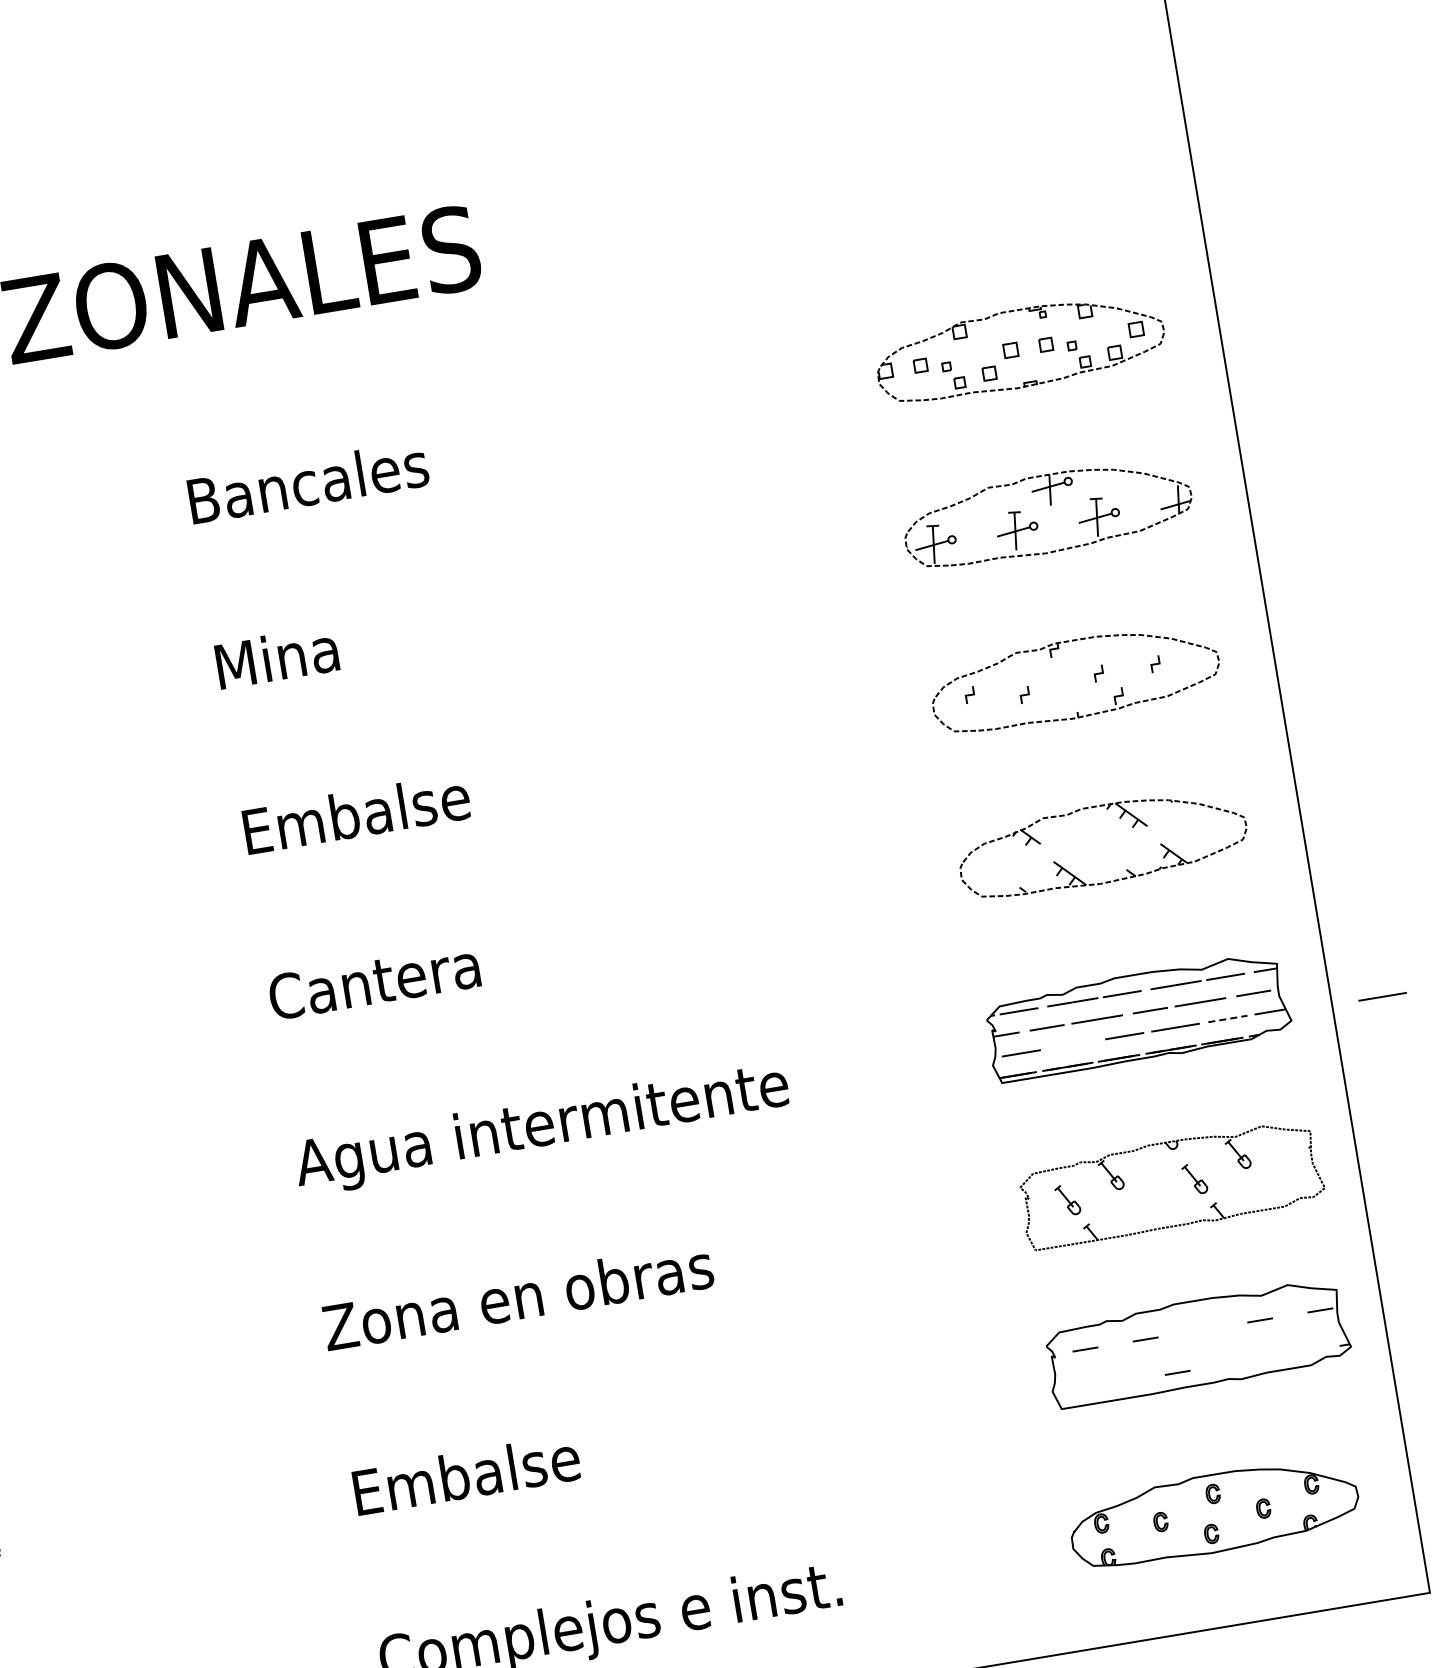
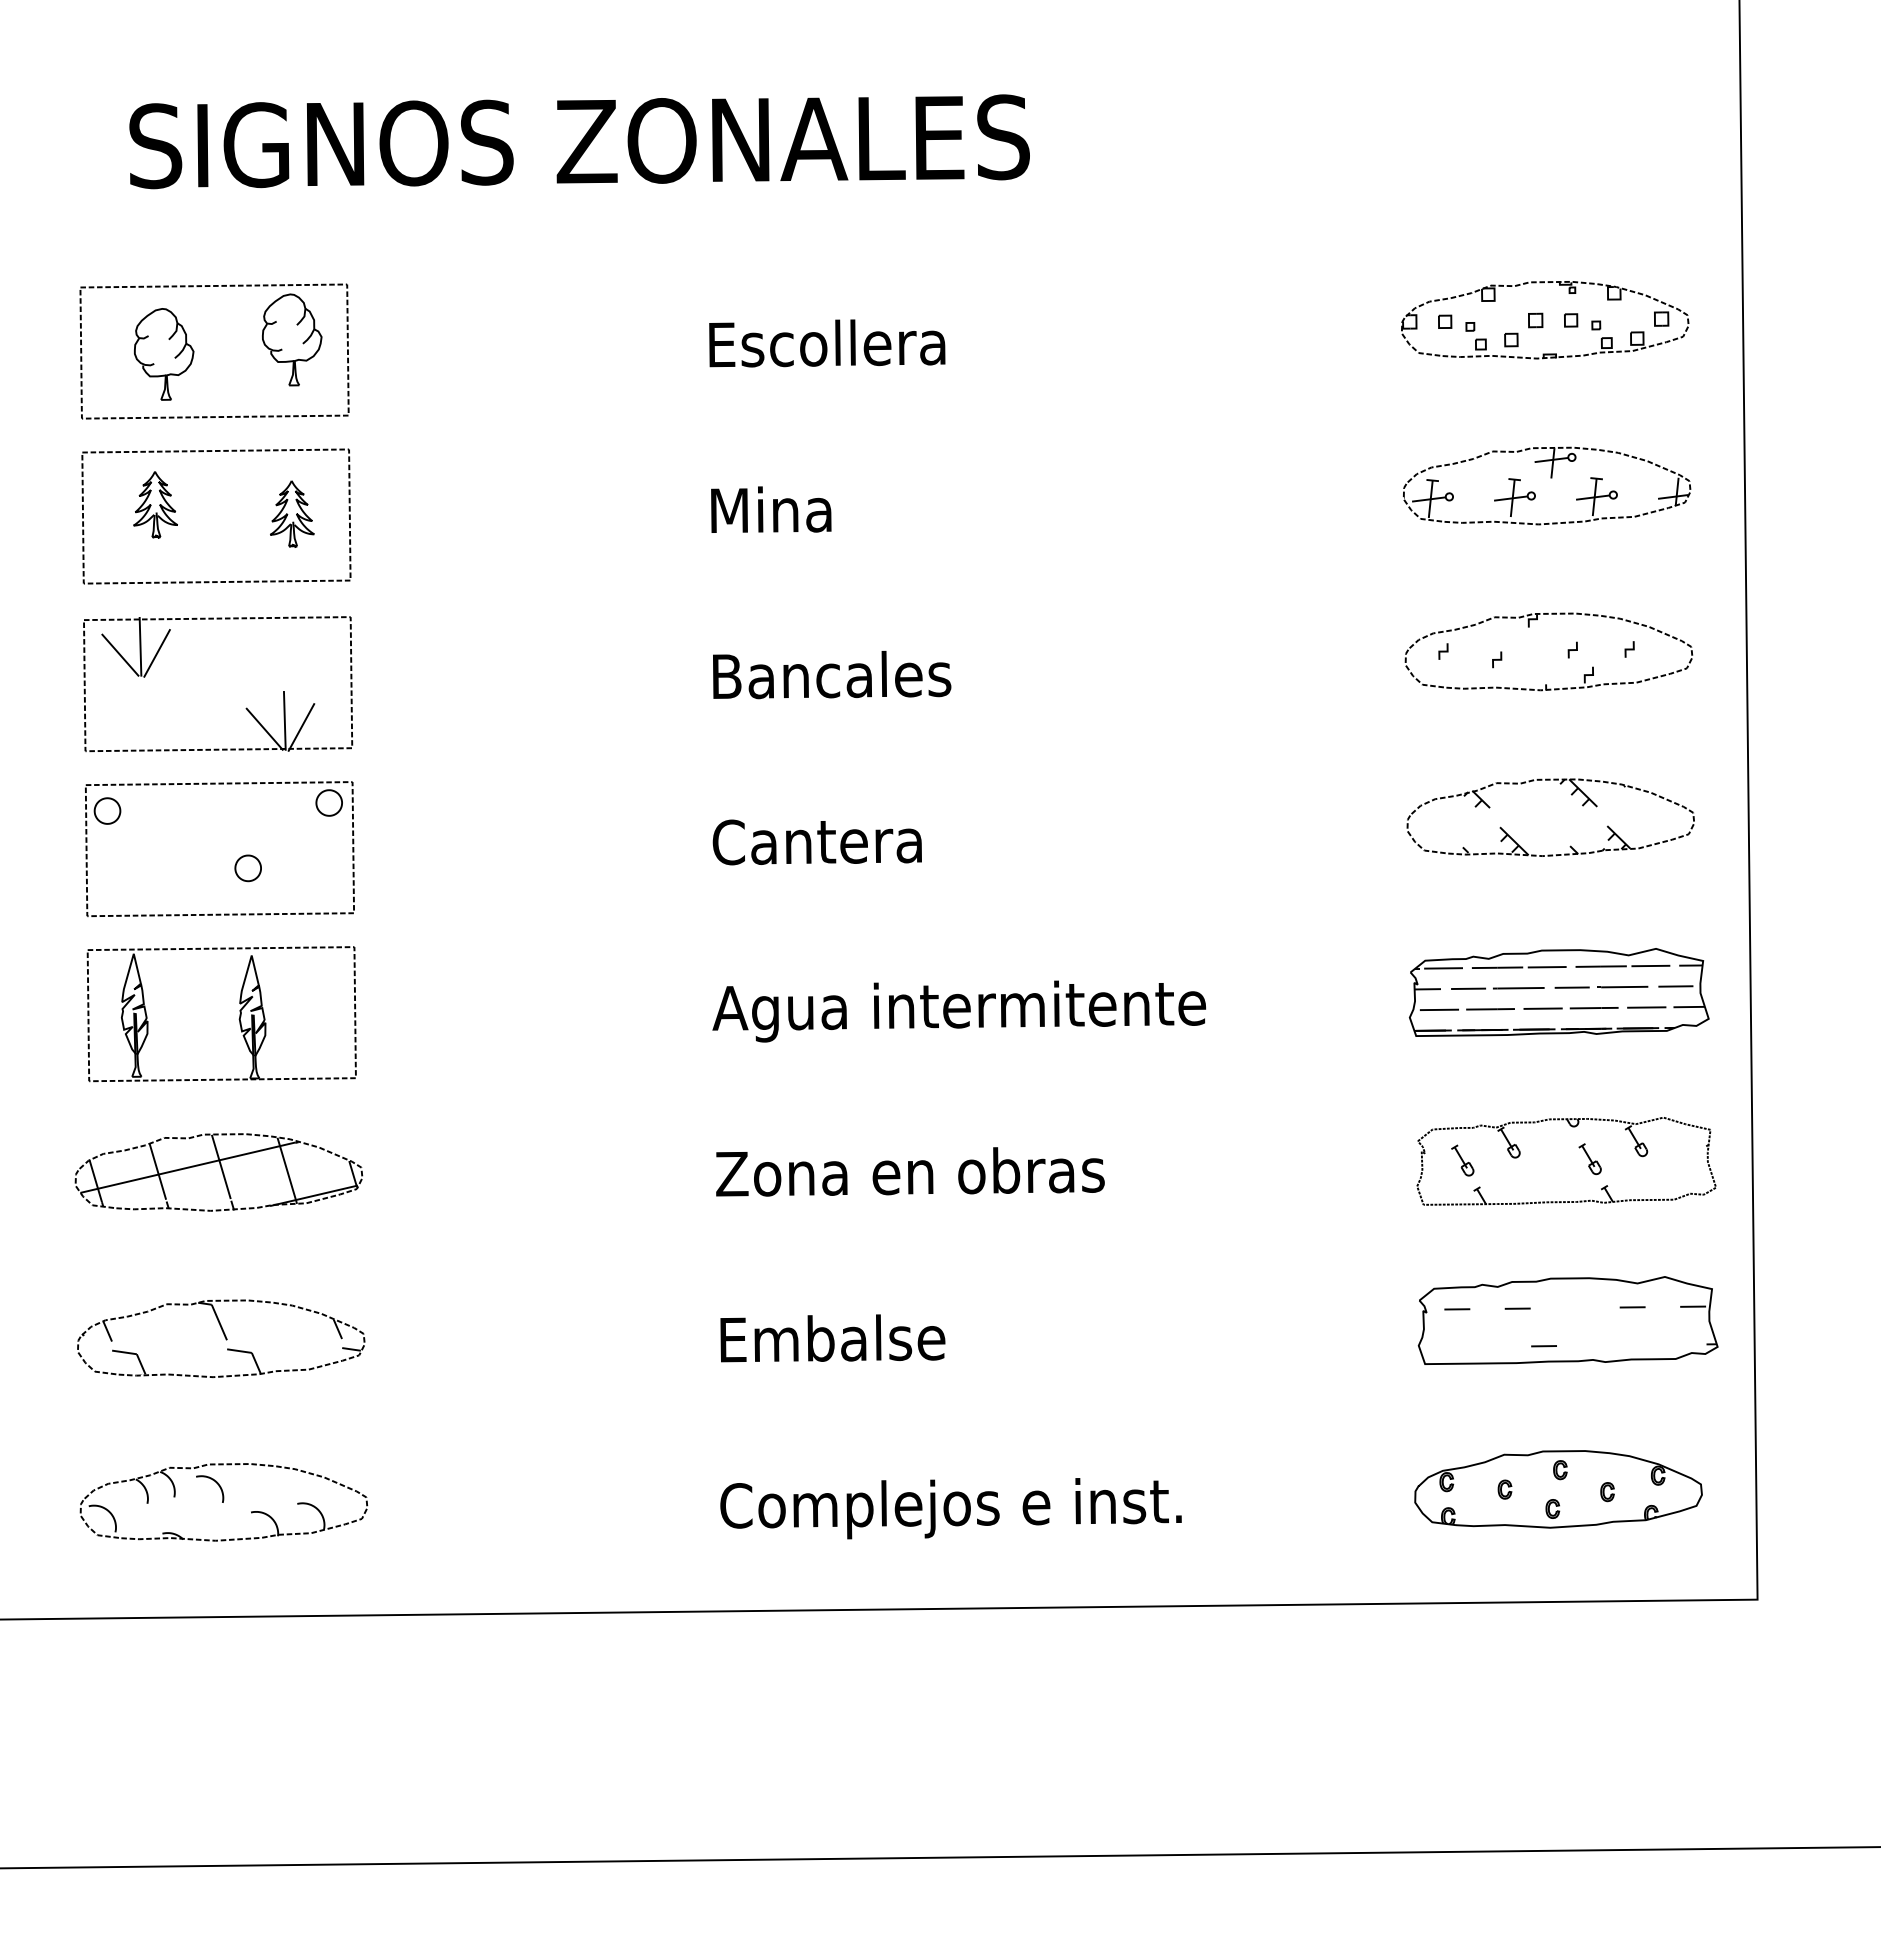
text: (311, 482) -> (831, 343), Bancales -> Escollera
text: (366, 811) -> (835, 674), Embalse -> Bancales
line: (1382, 997) -> (1490, 1009), moved
line: (1227, 1018) -> (1646, 1007), dashed -> solid

